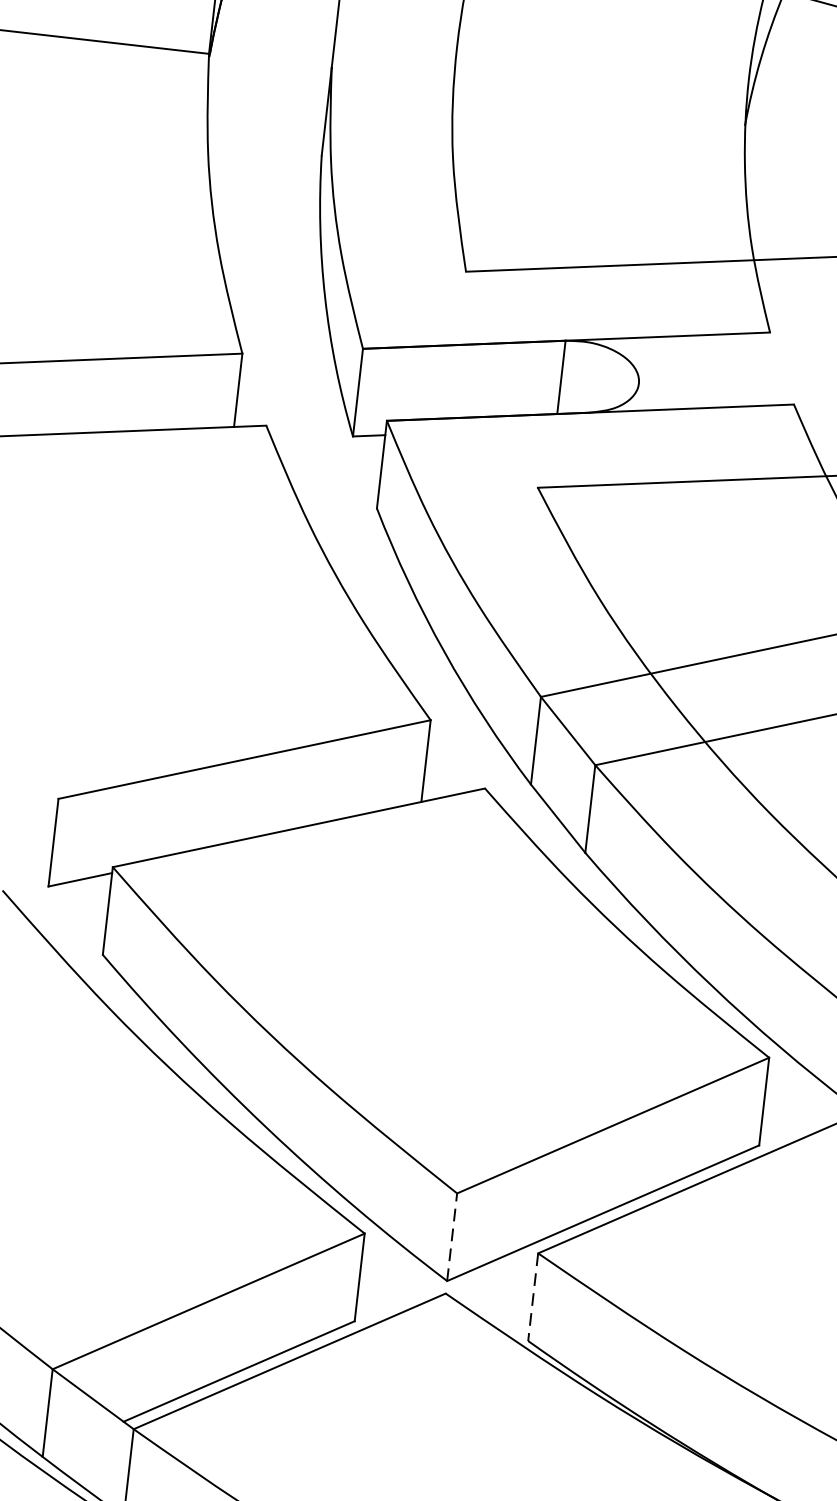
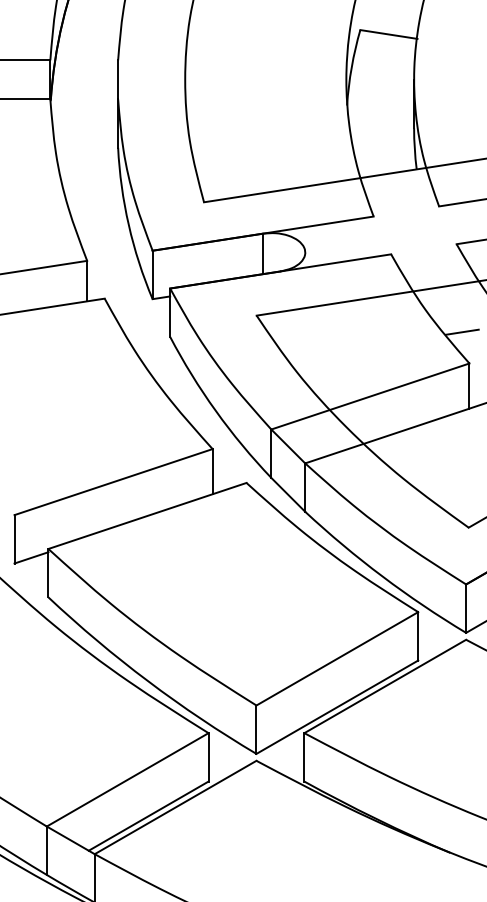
line: (452, 1236) -> (256, 729), dashed -> solid
line: (533, 1297) -> (304, 757), dashed -> solid

